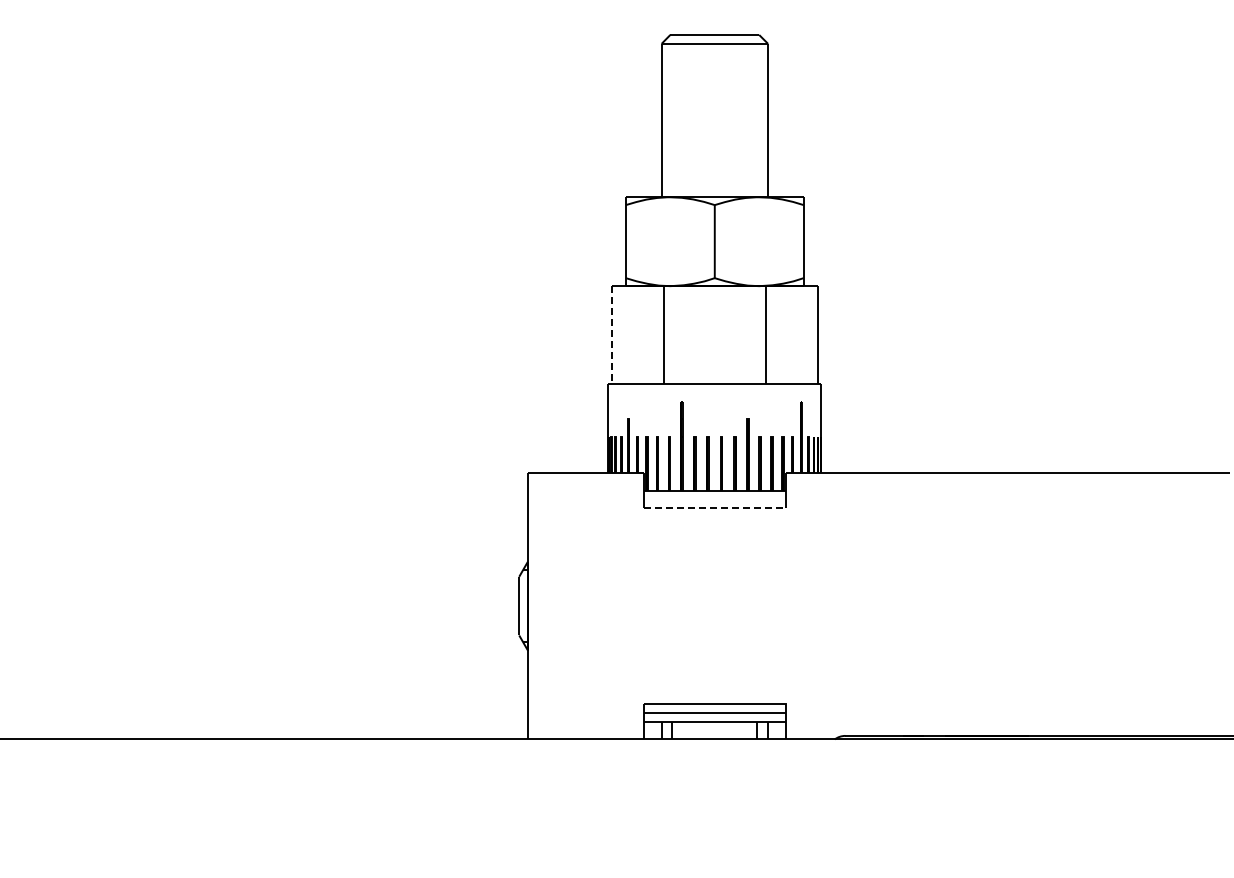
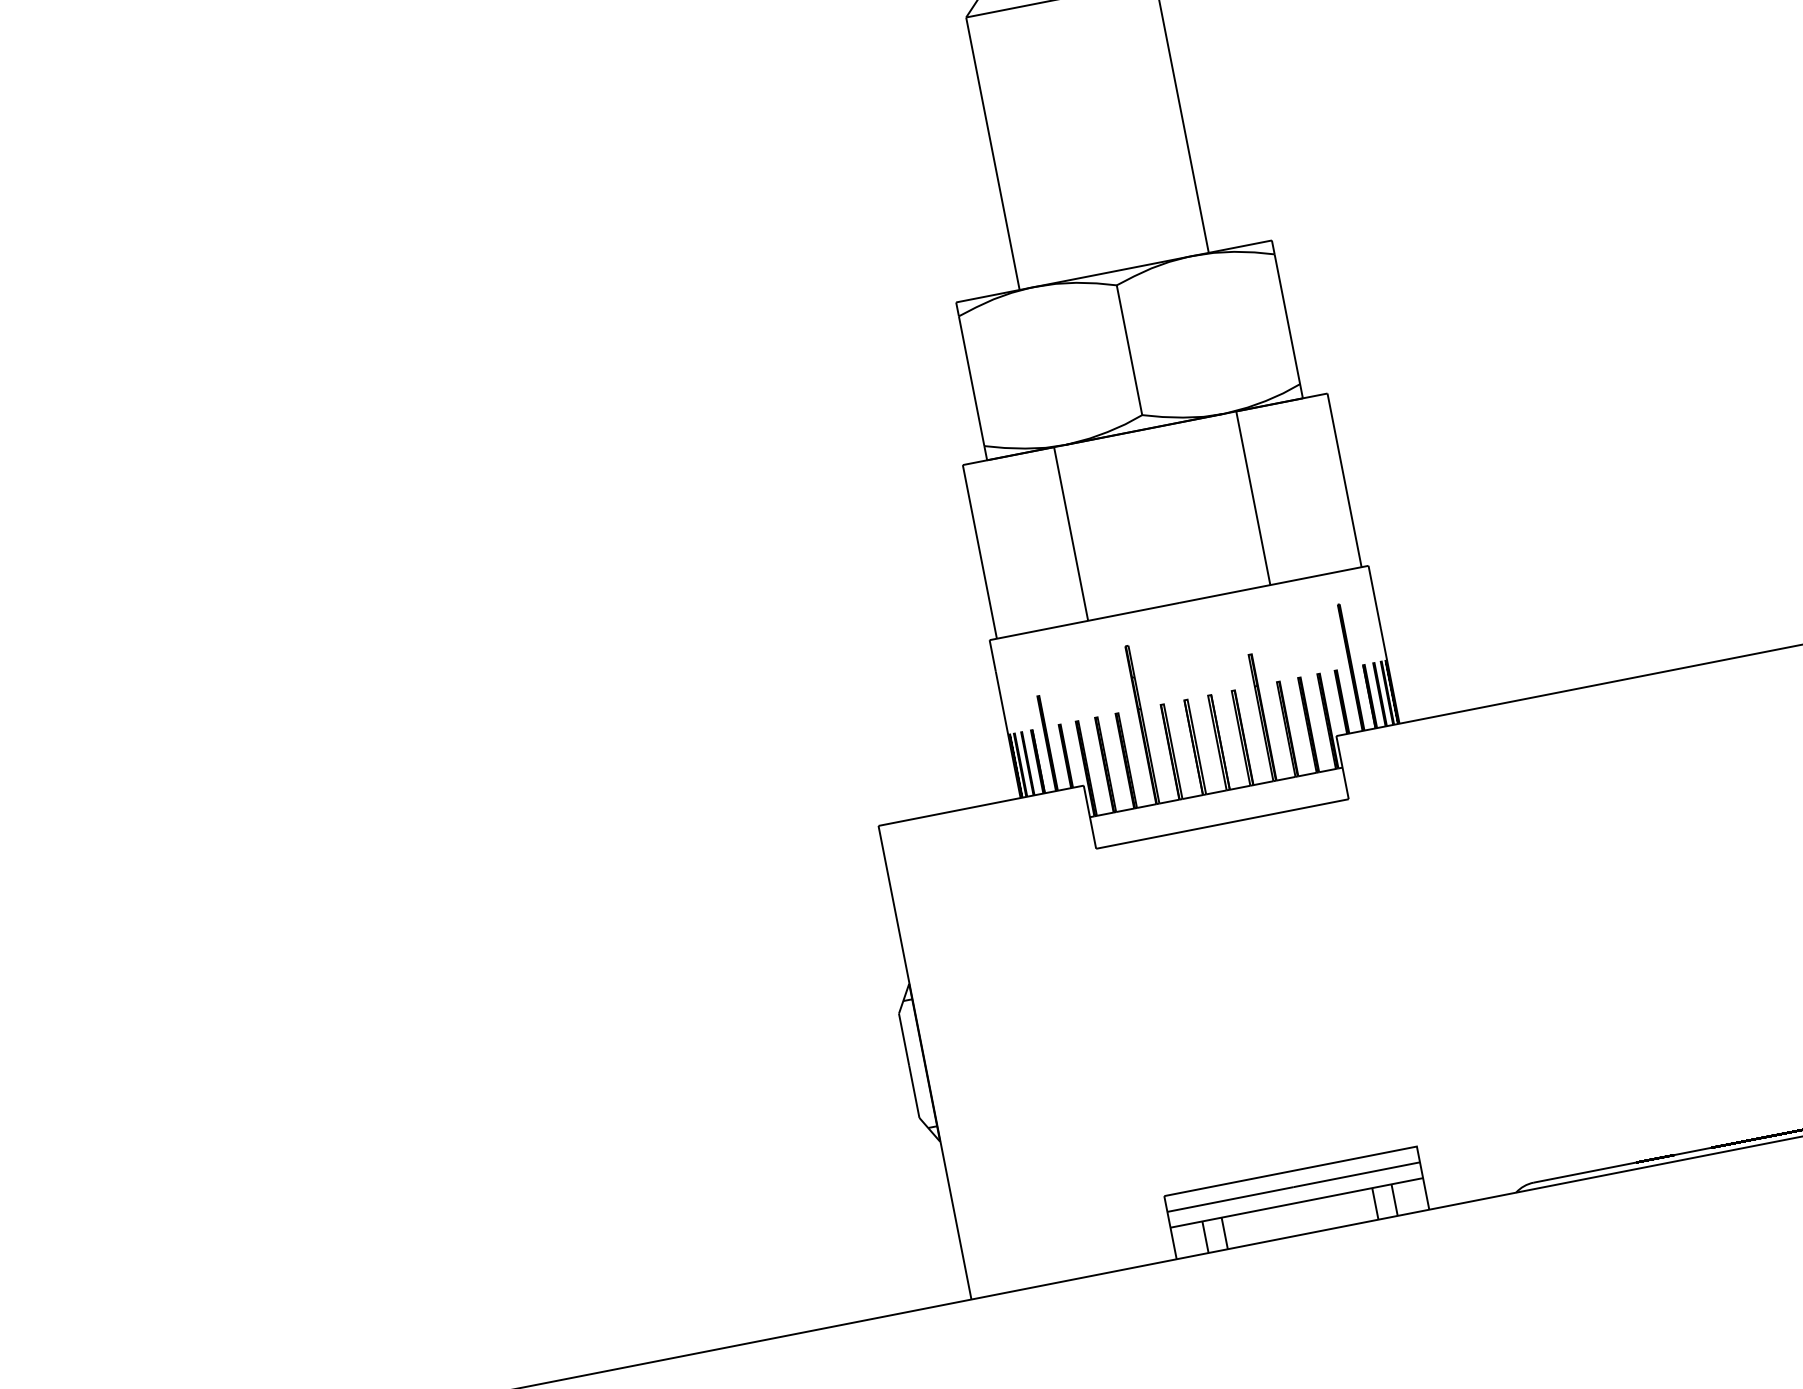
line: (612, 335) -> (980, 552), dashed -> solid
line: (715, 508) -> (1223, 824), dashed -> solid

